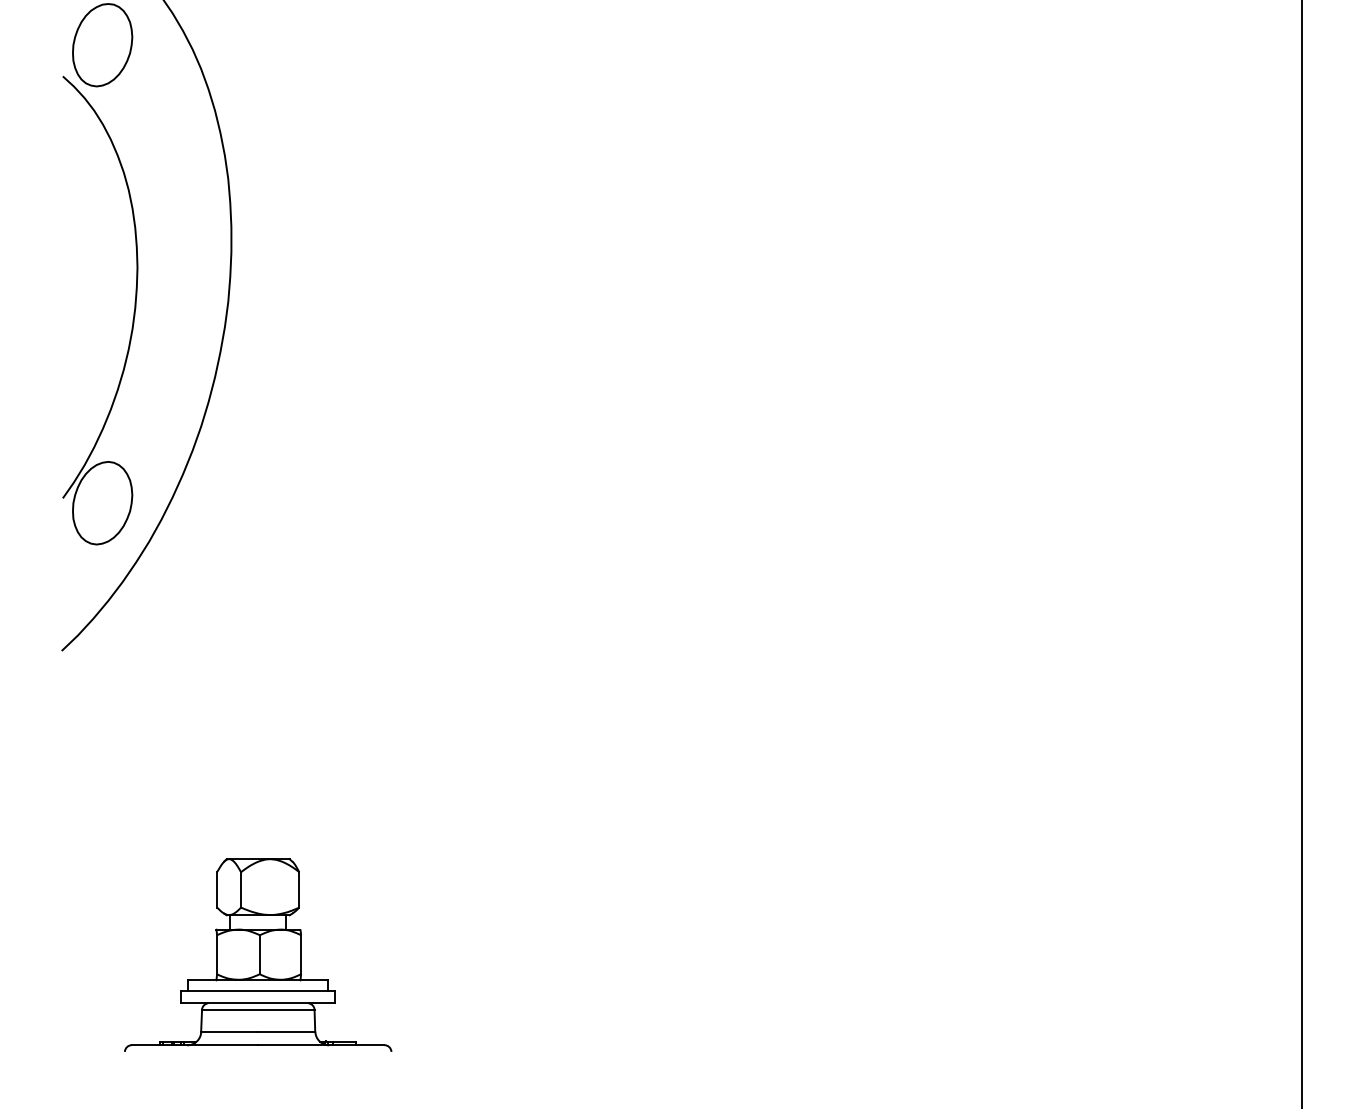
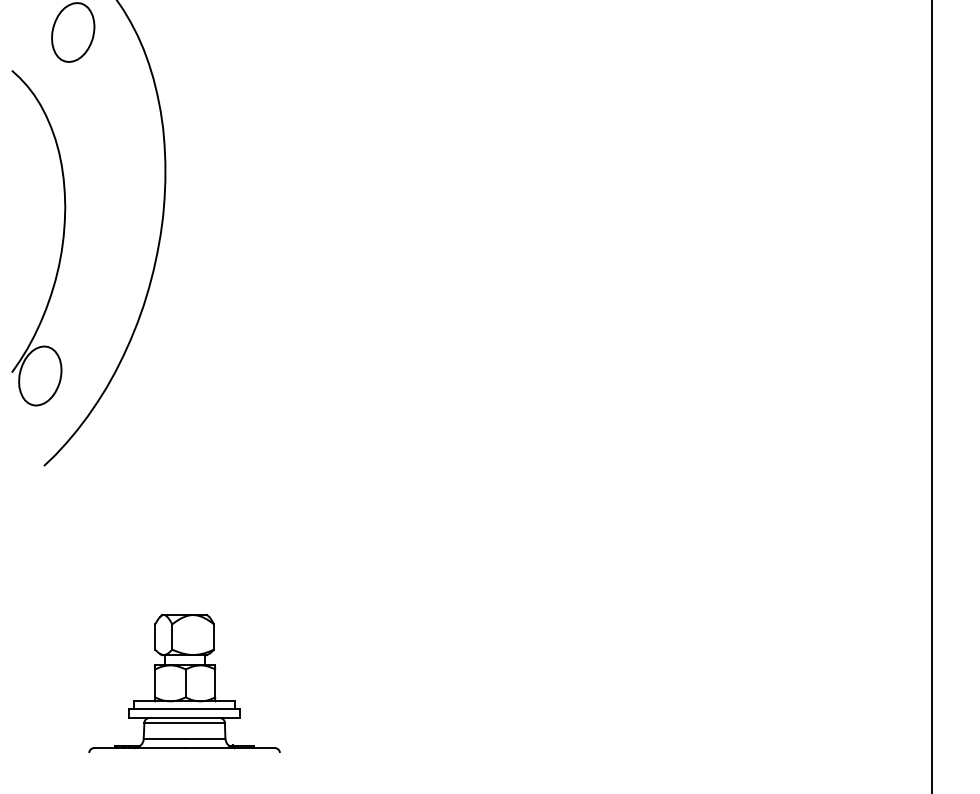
part: (133, 312) -> (62, 239), moved

